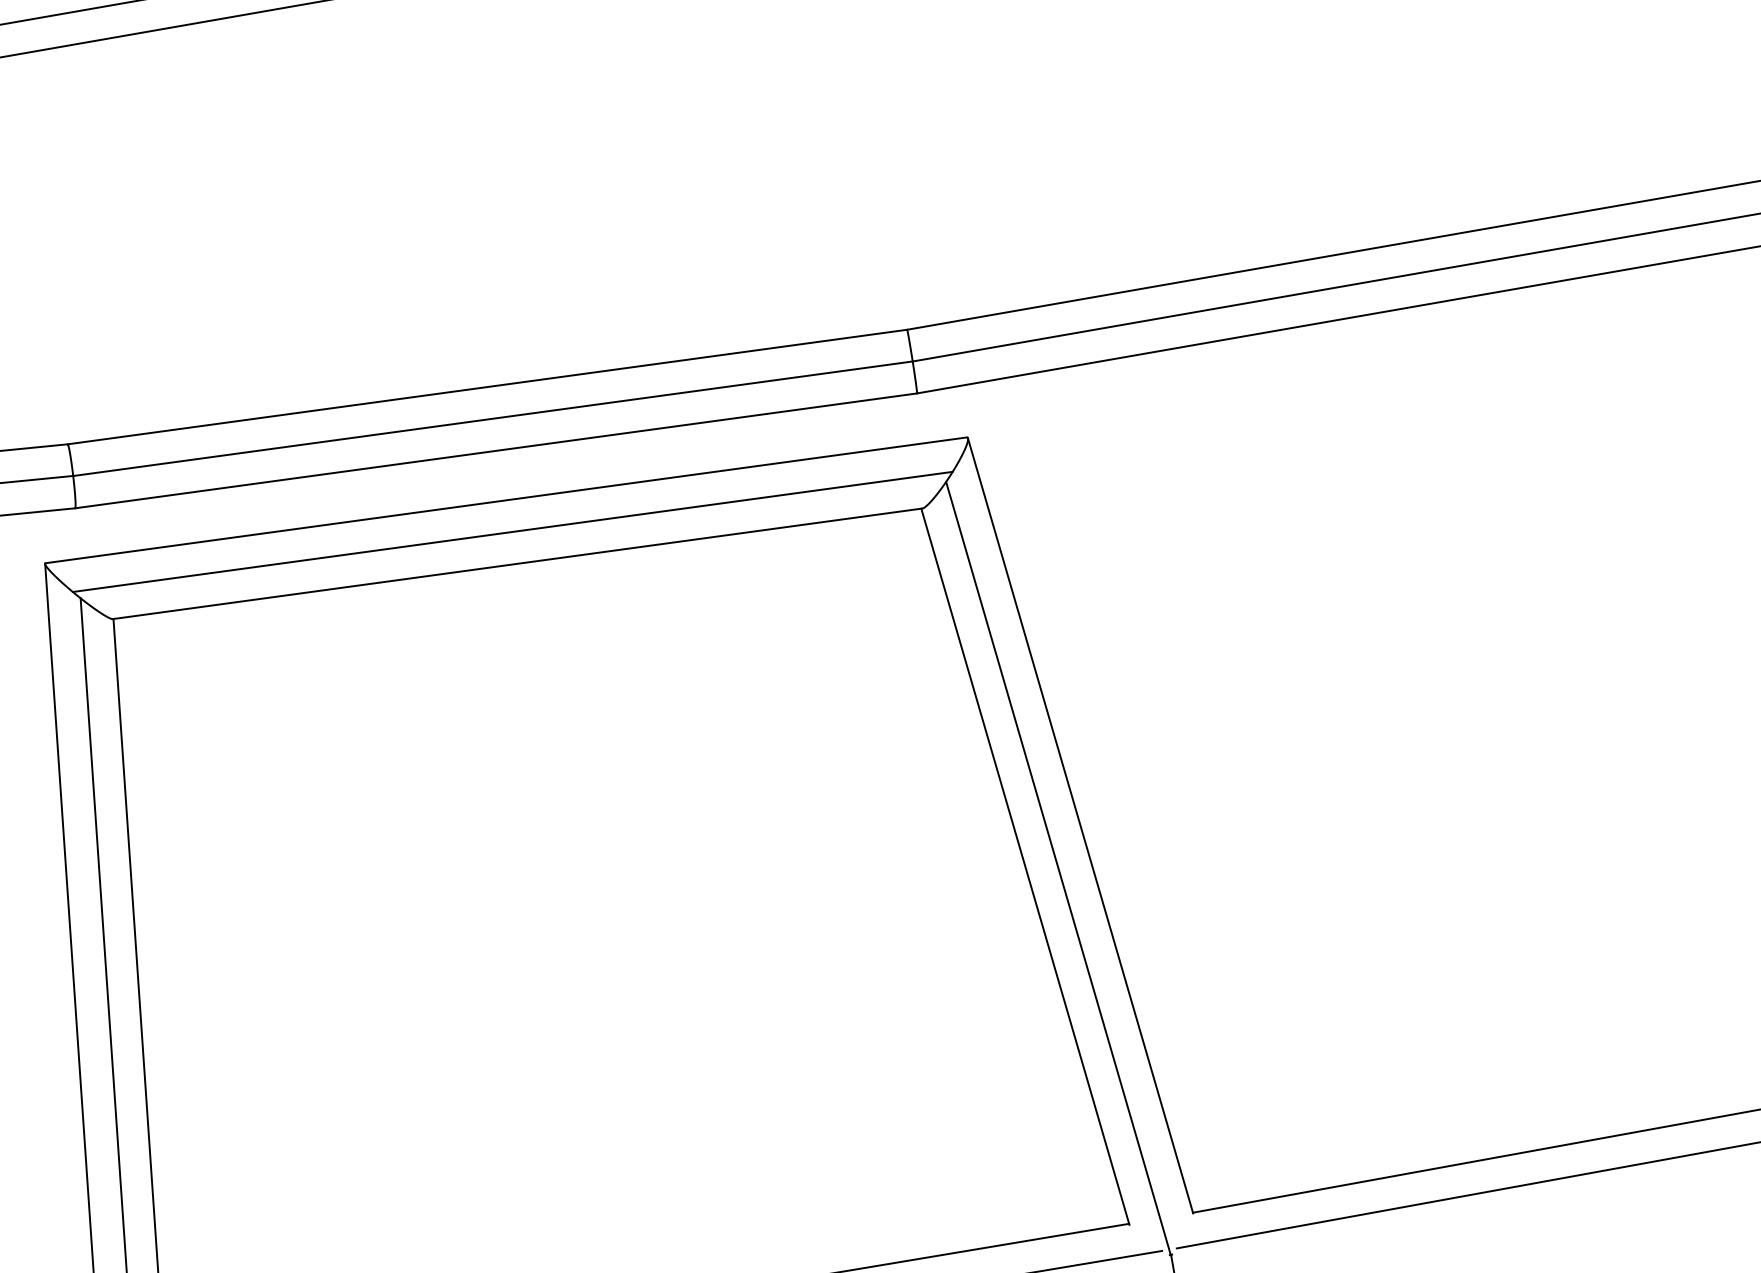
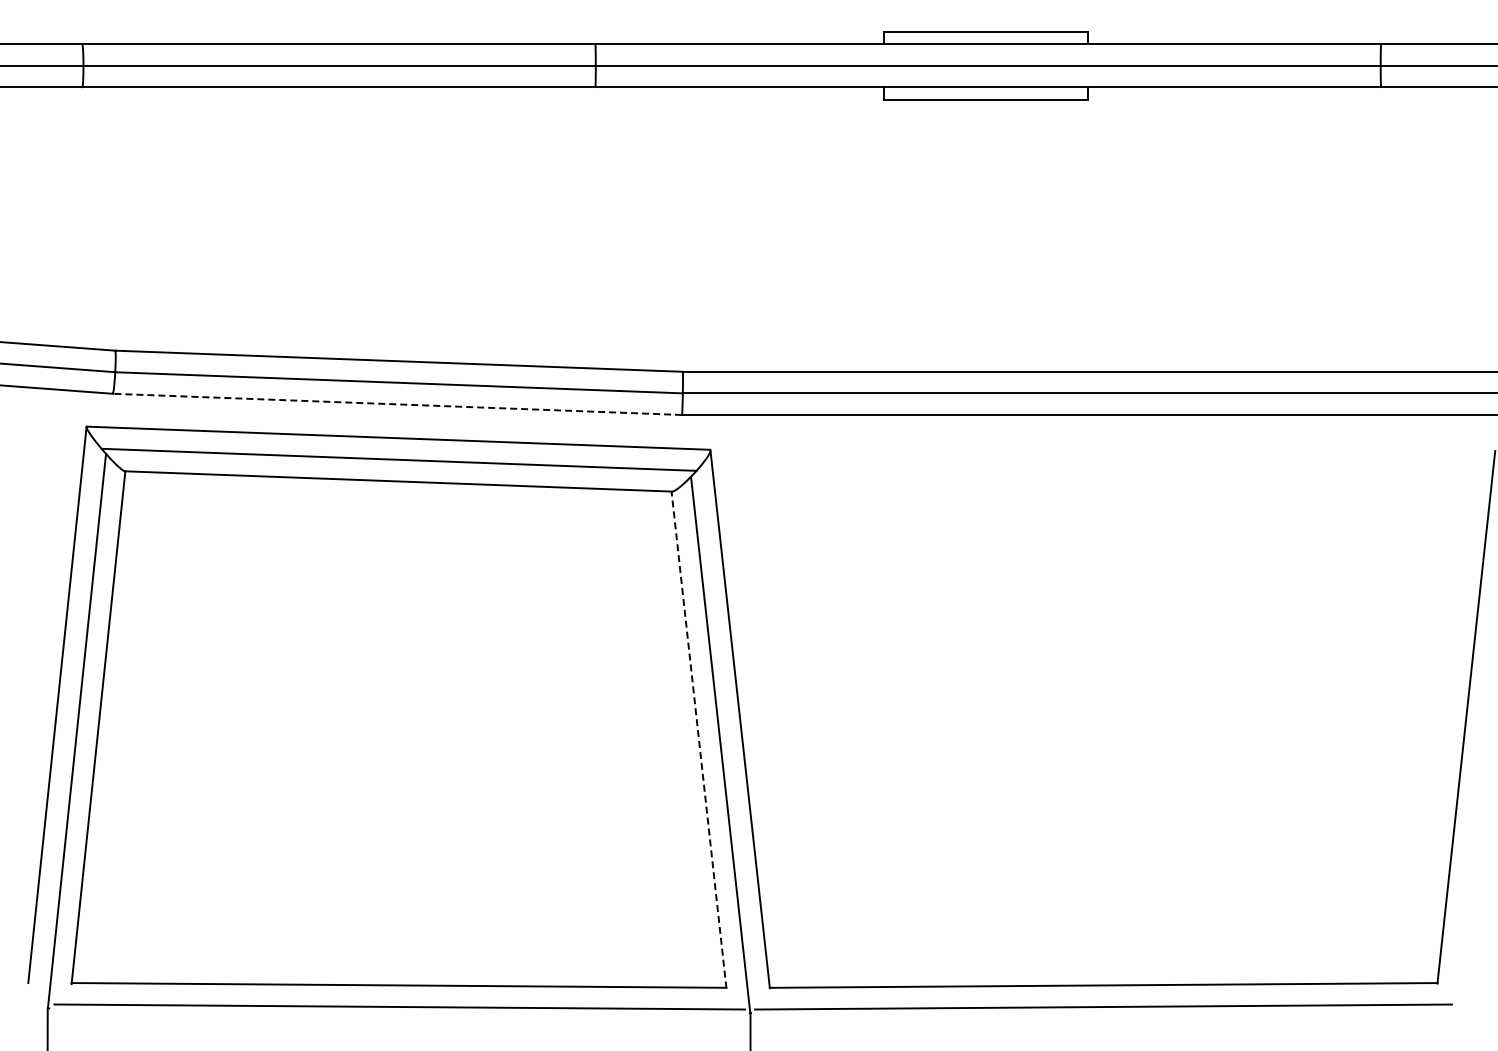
line: (496, 451) -> (397, 404), solid -> dashed
line: (1026, 867) -> (699, 740), solid -> dashed

